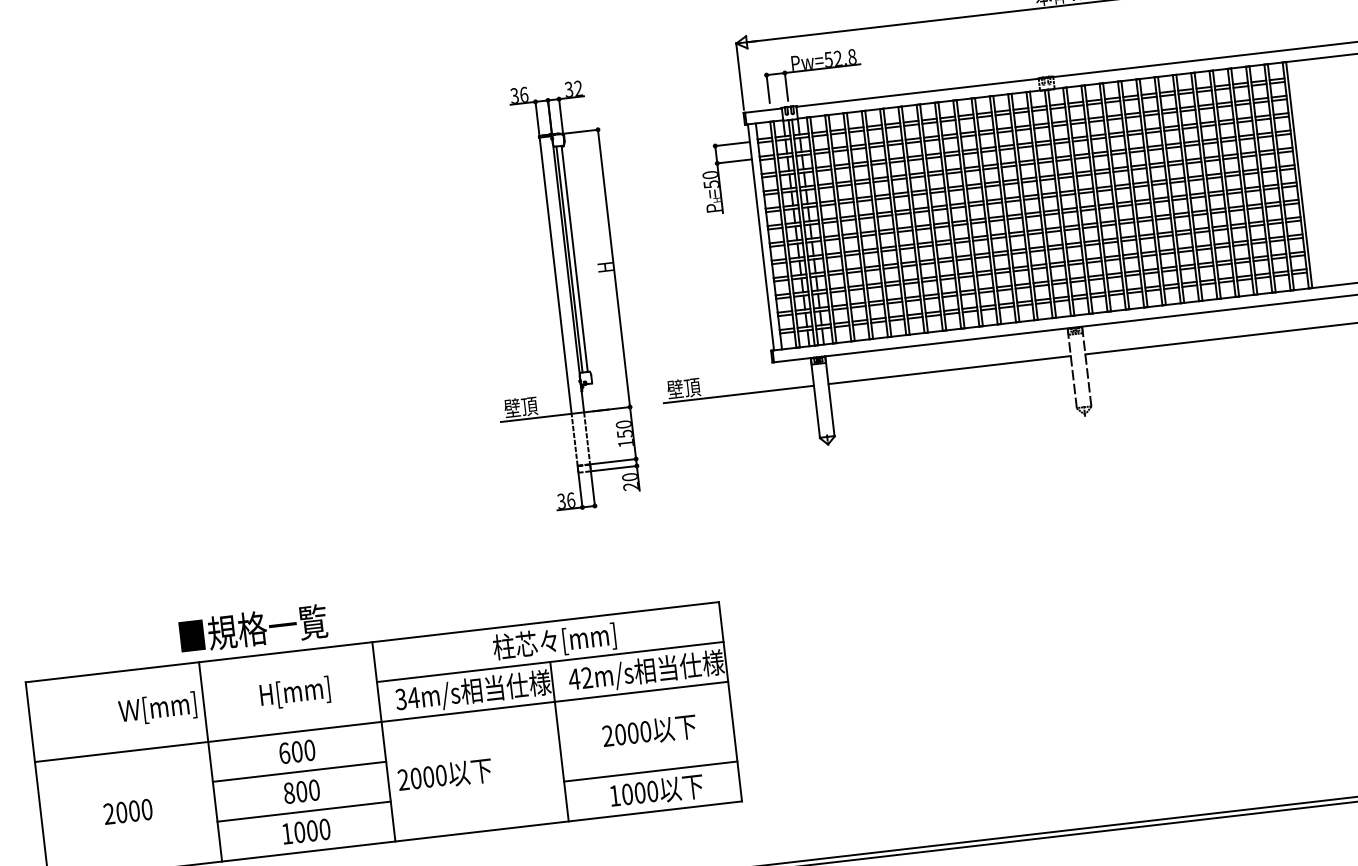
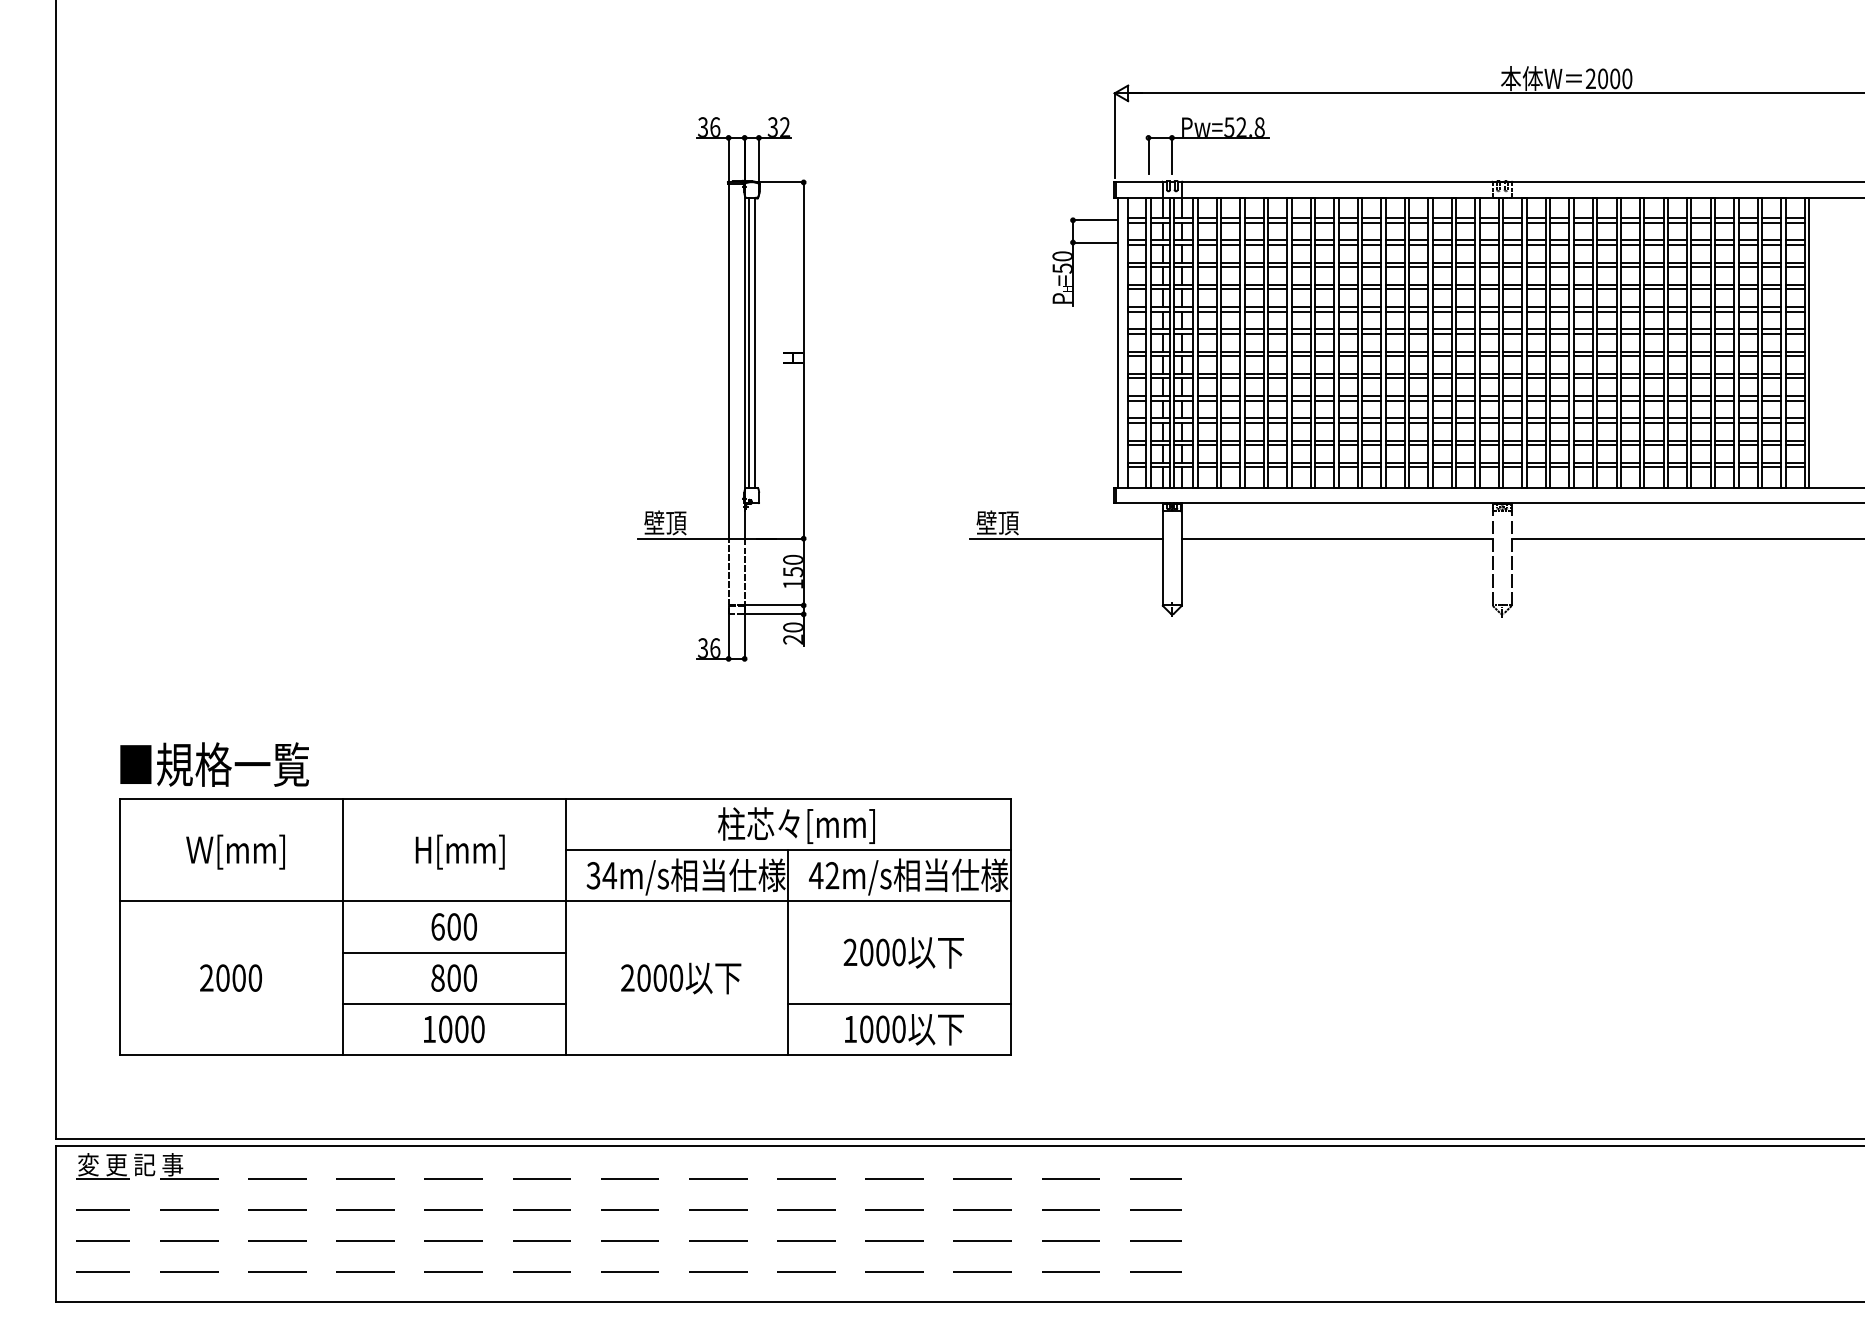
part: (558, 297) -> (728, 389), moved
text: (253, 628) -> (214, 764), moved
text: (157, 708) -> (235, 851), moved
text: (445, 775) -> (681, 978), moved

